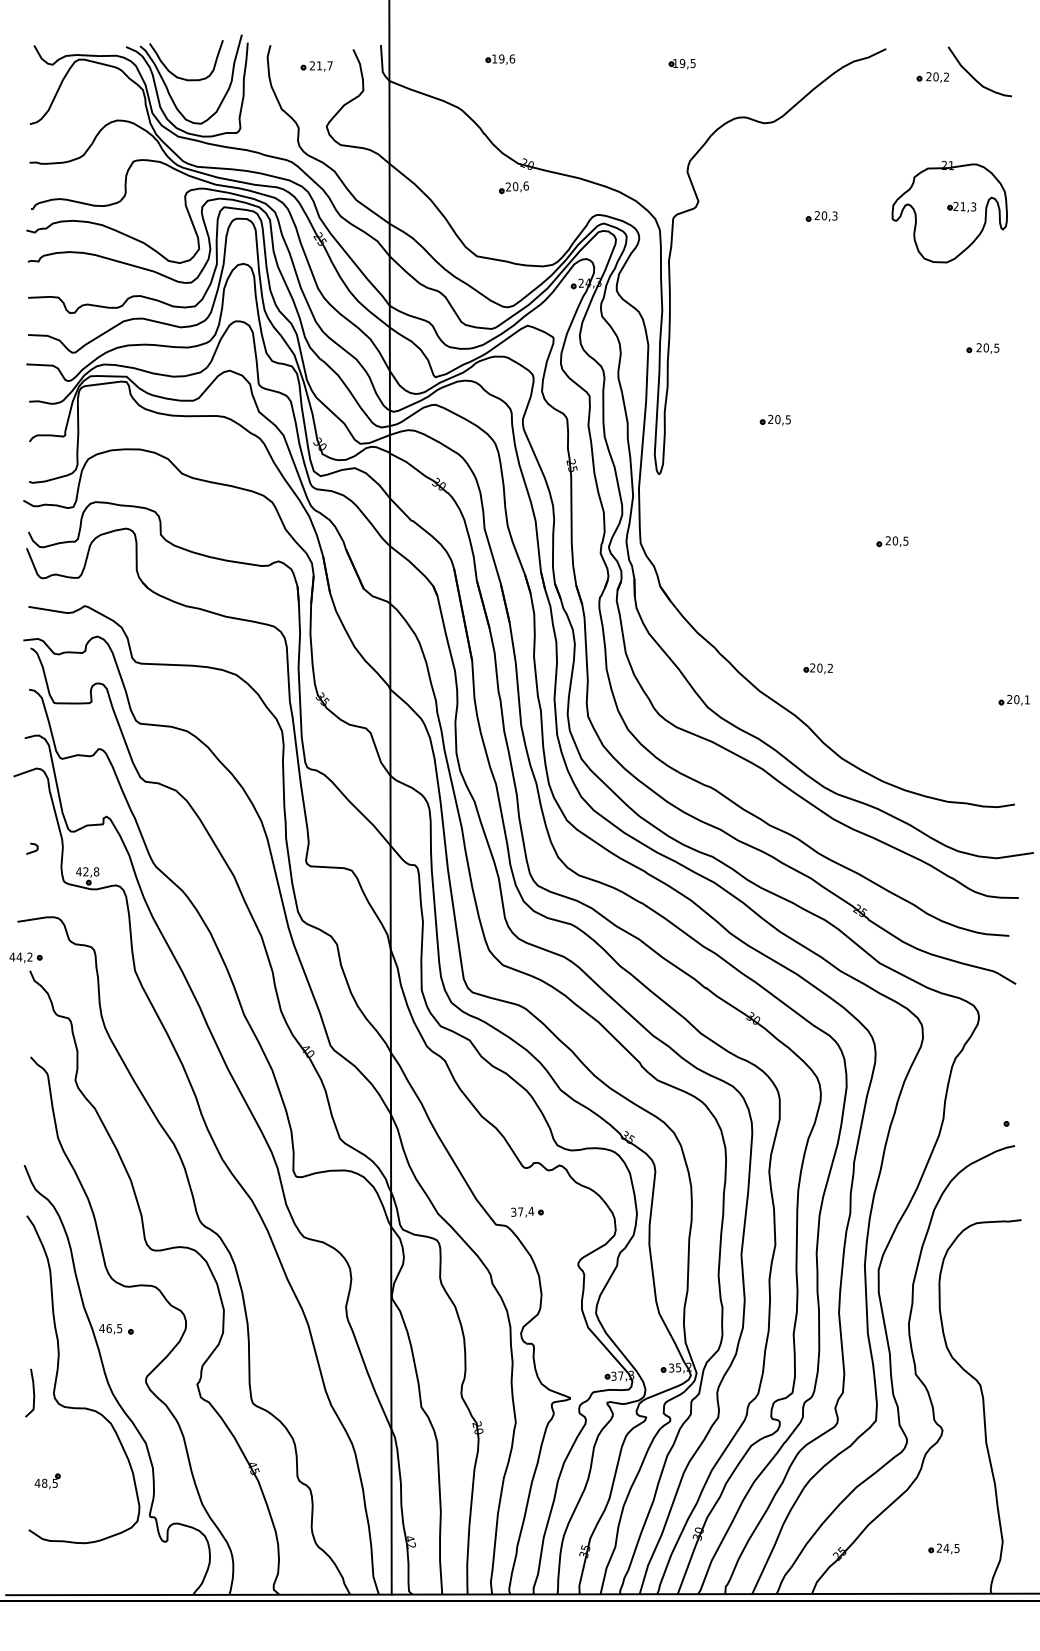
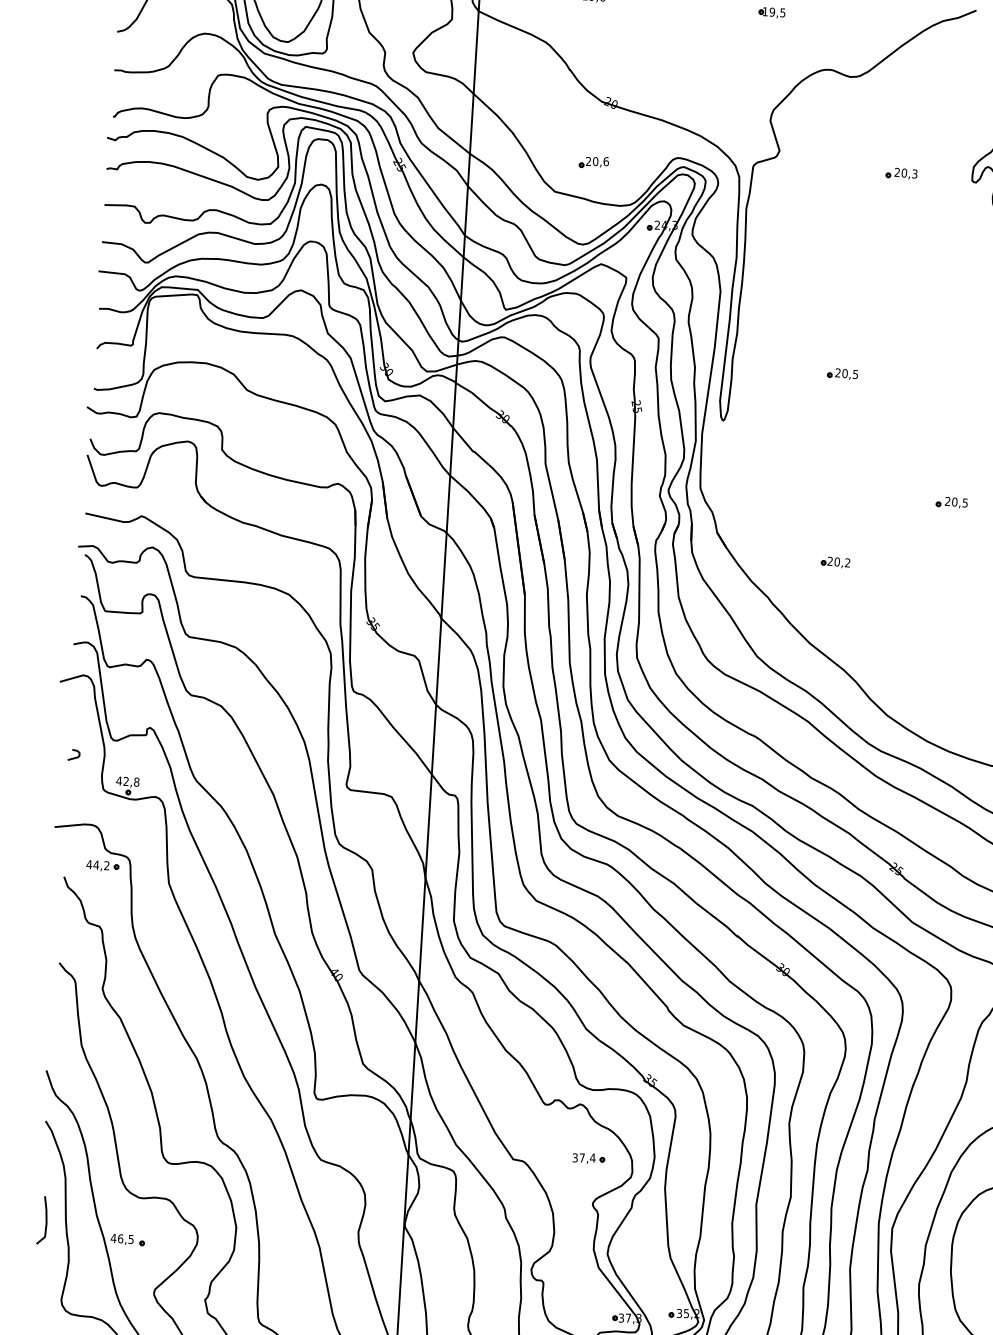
part: (513, 187) -> (593, 162), moved
part: (817, 668) -> (834, 562), moved
part: (25, 957) -> (102, 865), moved
part: (527, 1212) -> (588, 1158), moved
curve: (33, 1392) -> (46, 1219), moved

